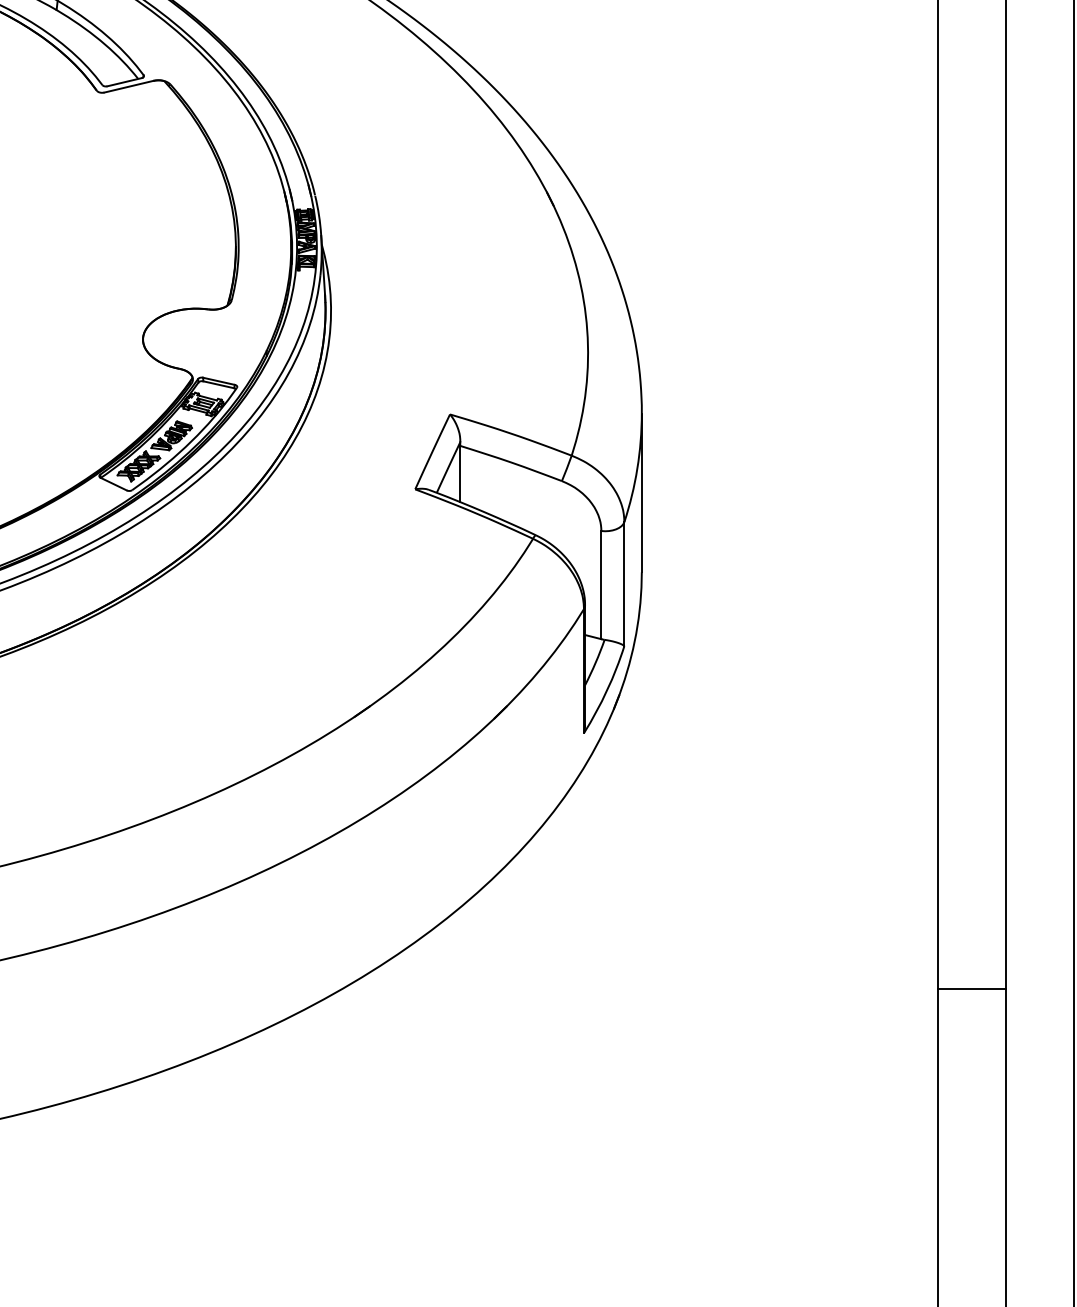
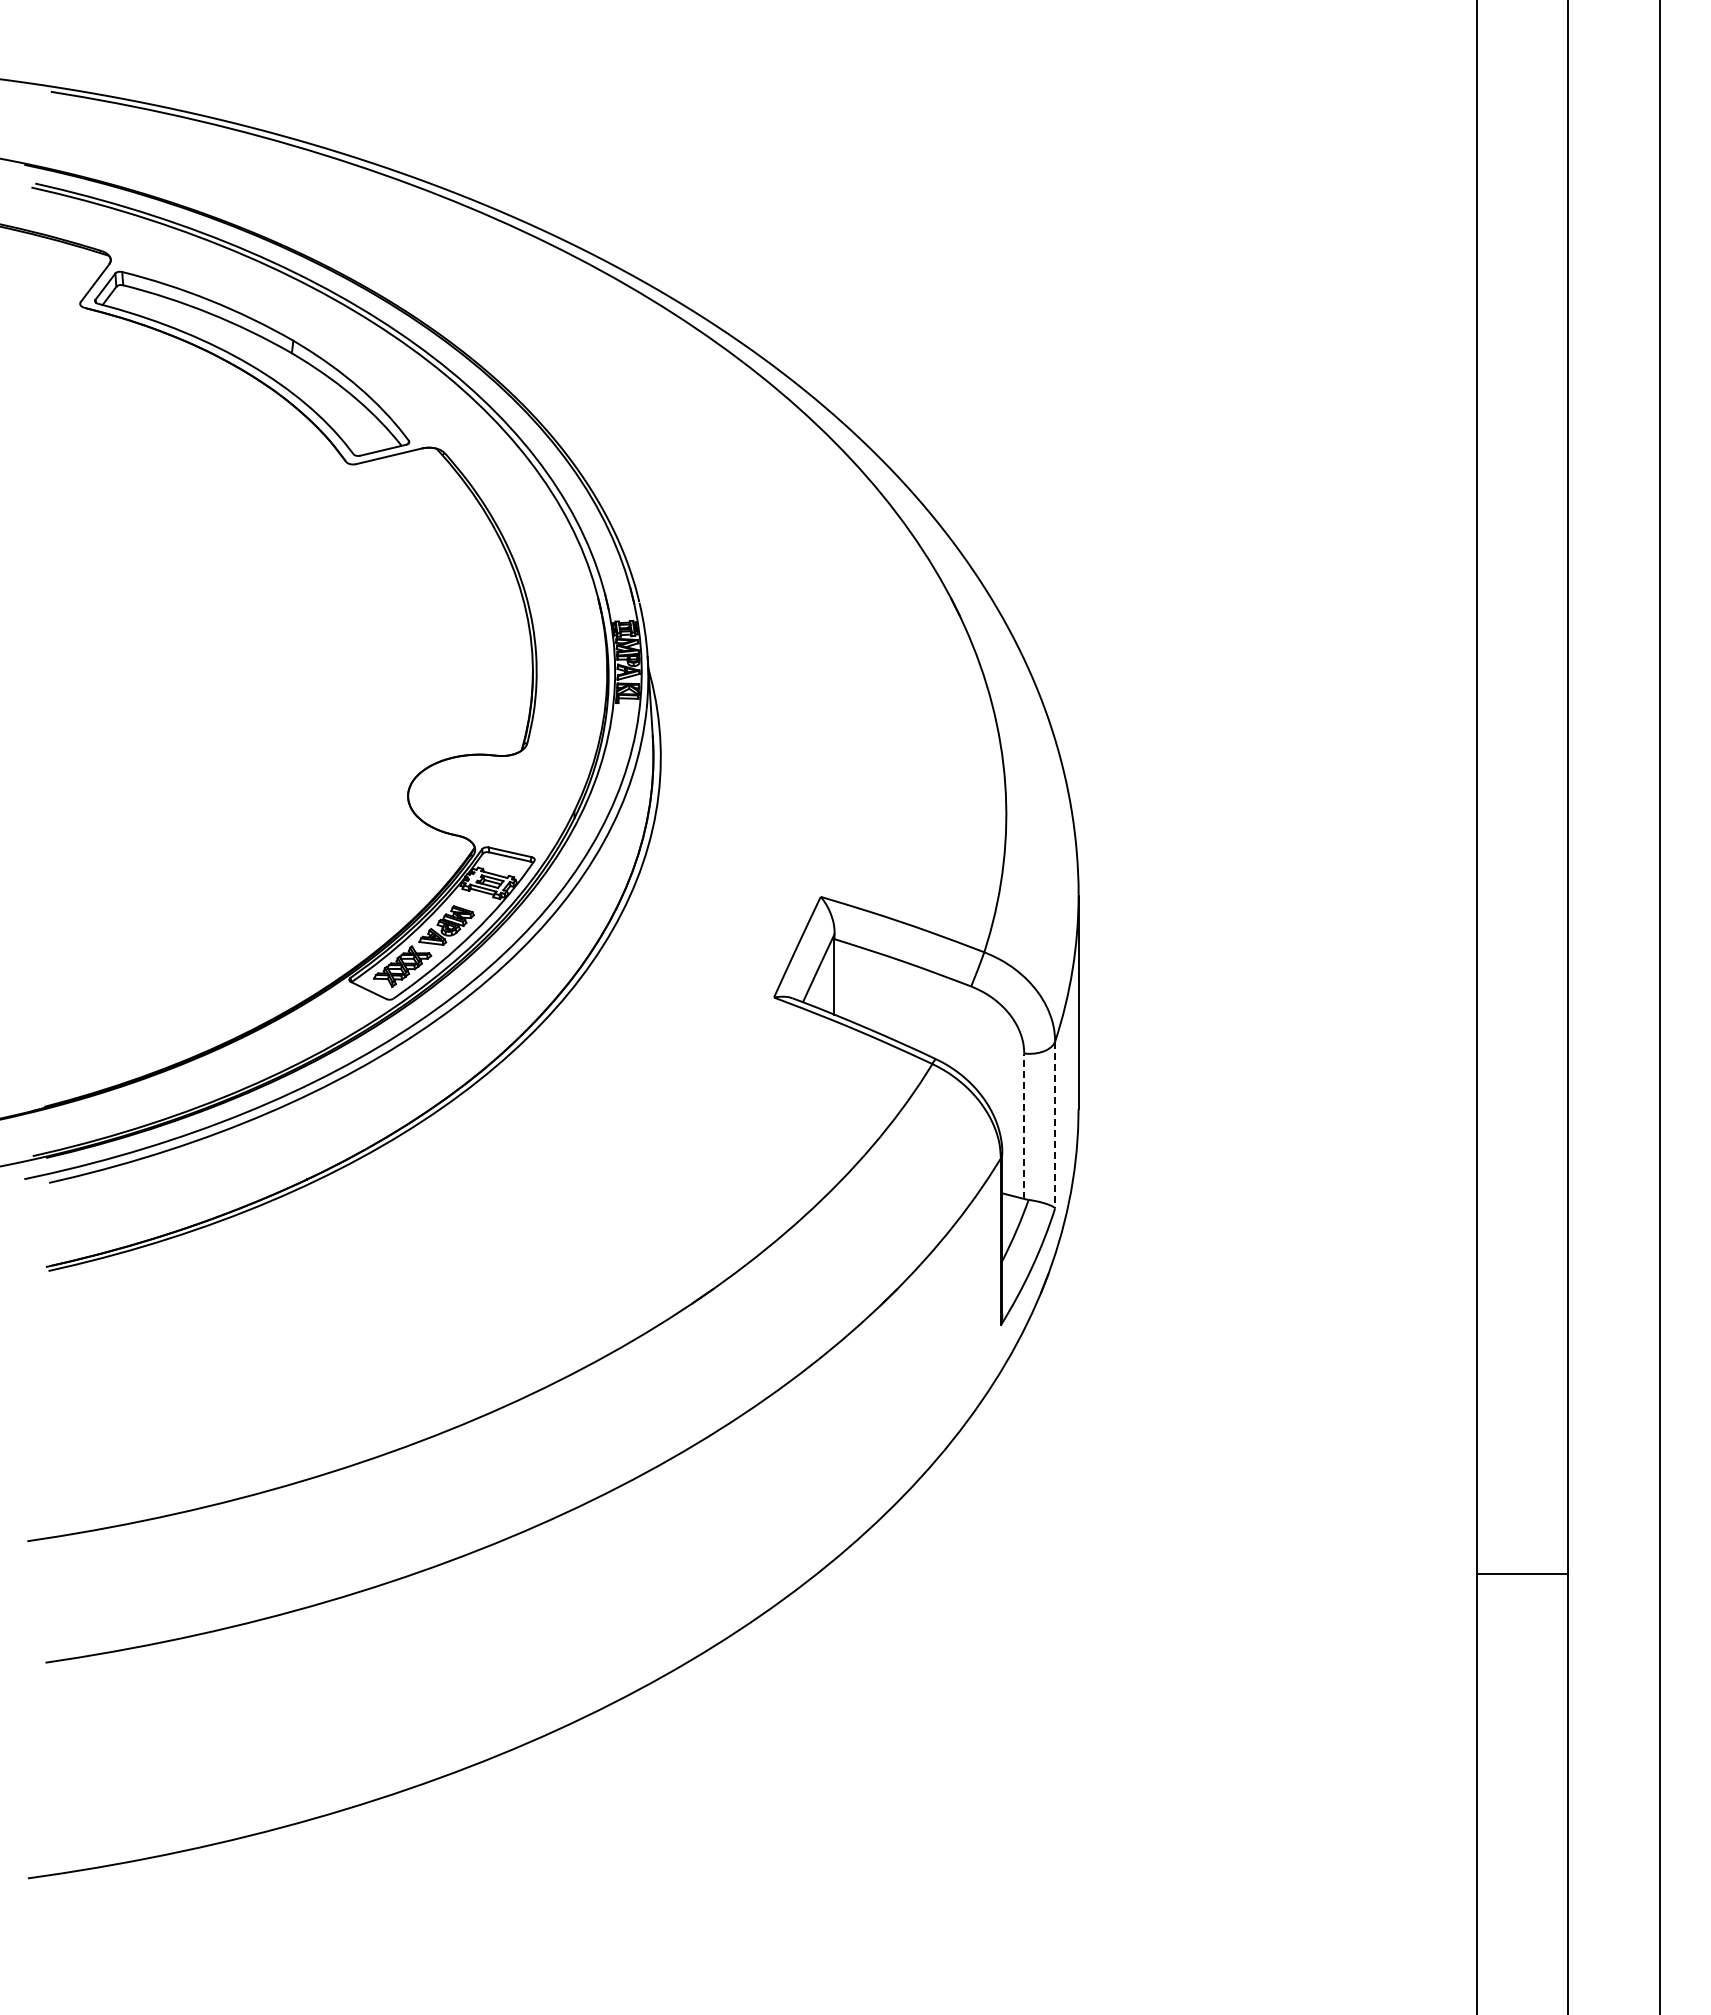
line: (624, 584) -> (1055, 1125), solid -> dashed
line: (601, 585) -> (1024, 1126), solid -> dashed
line: (972, 989) -> (1522, 1573), moved

